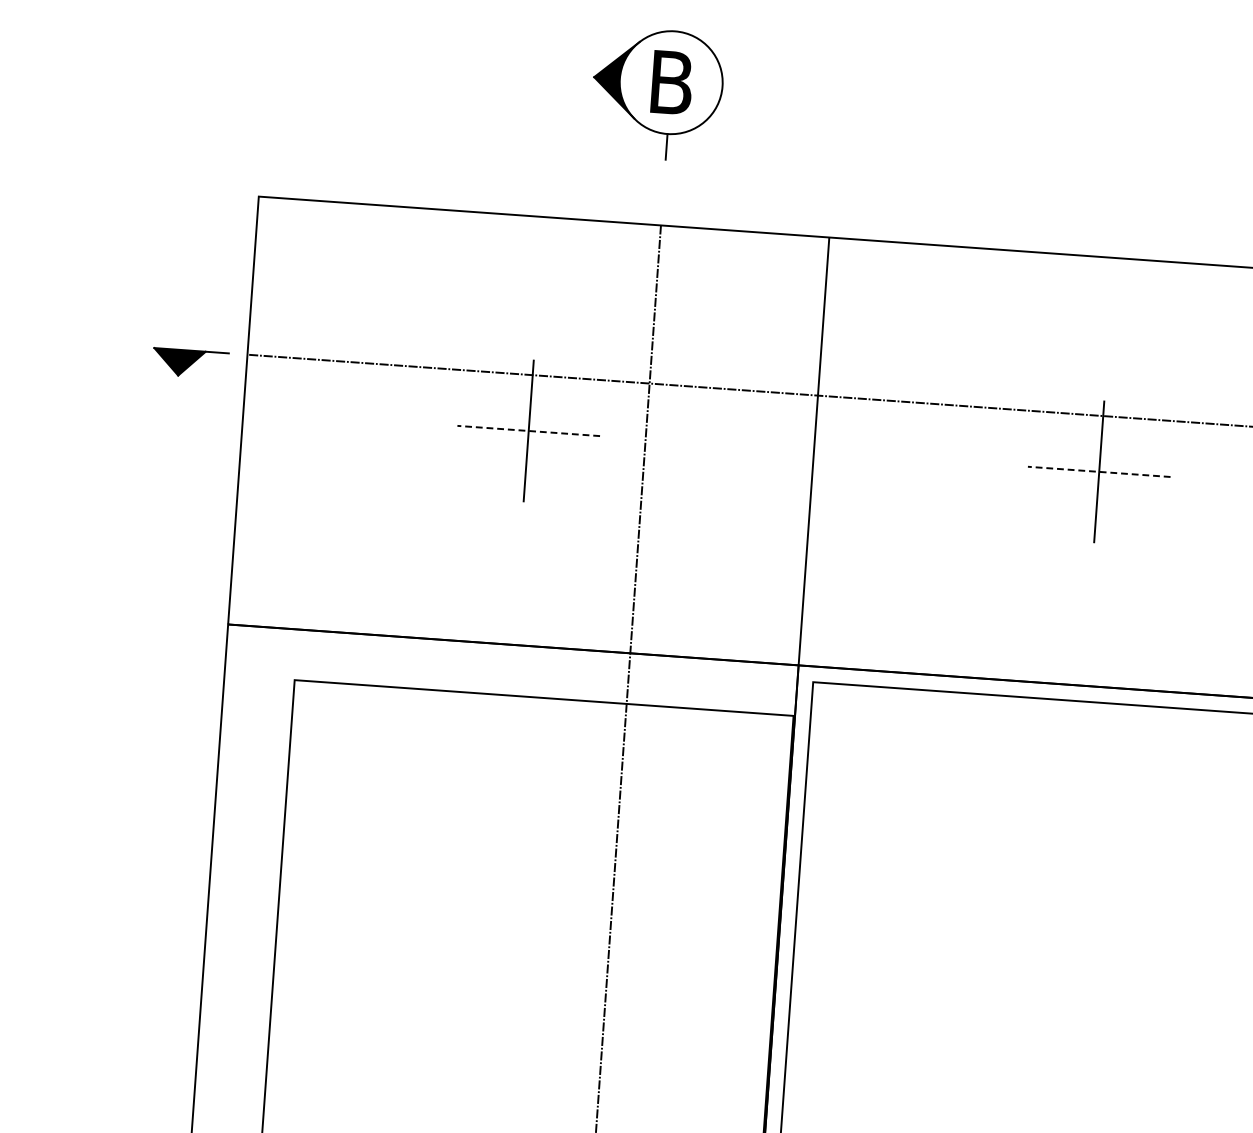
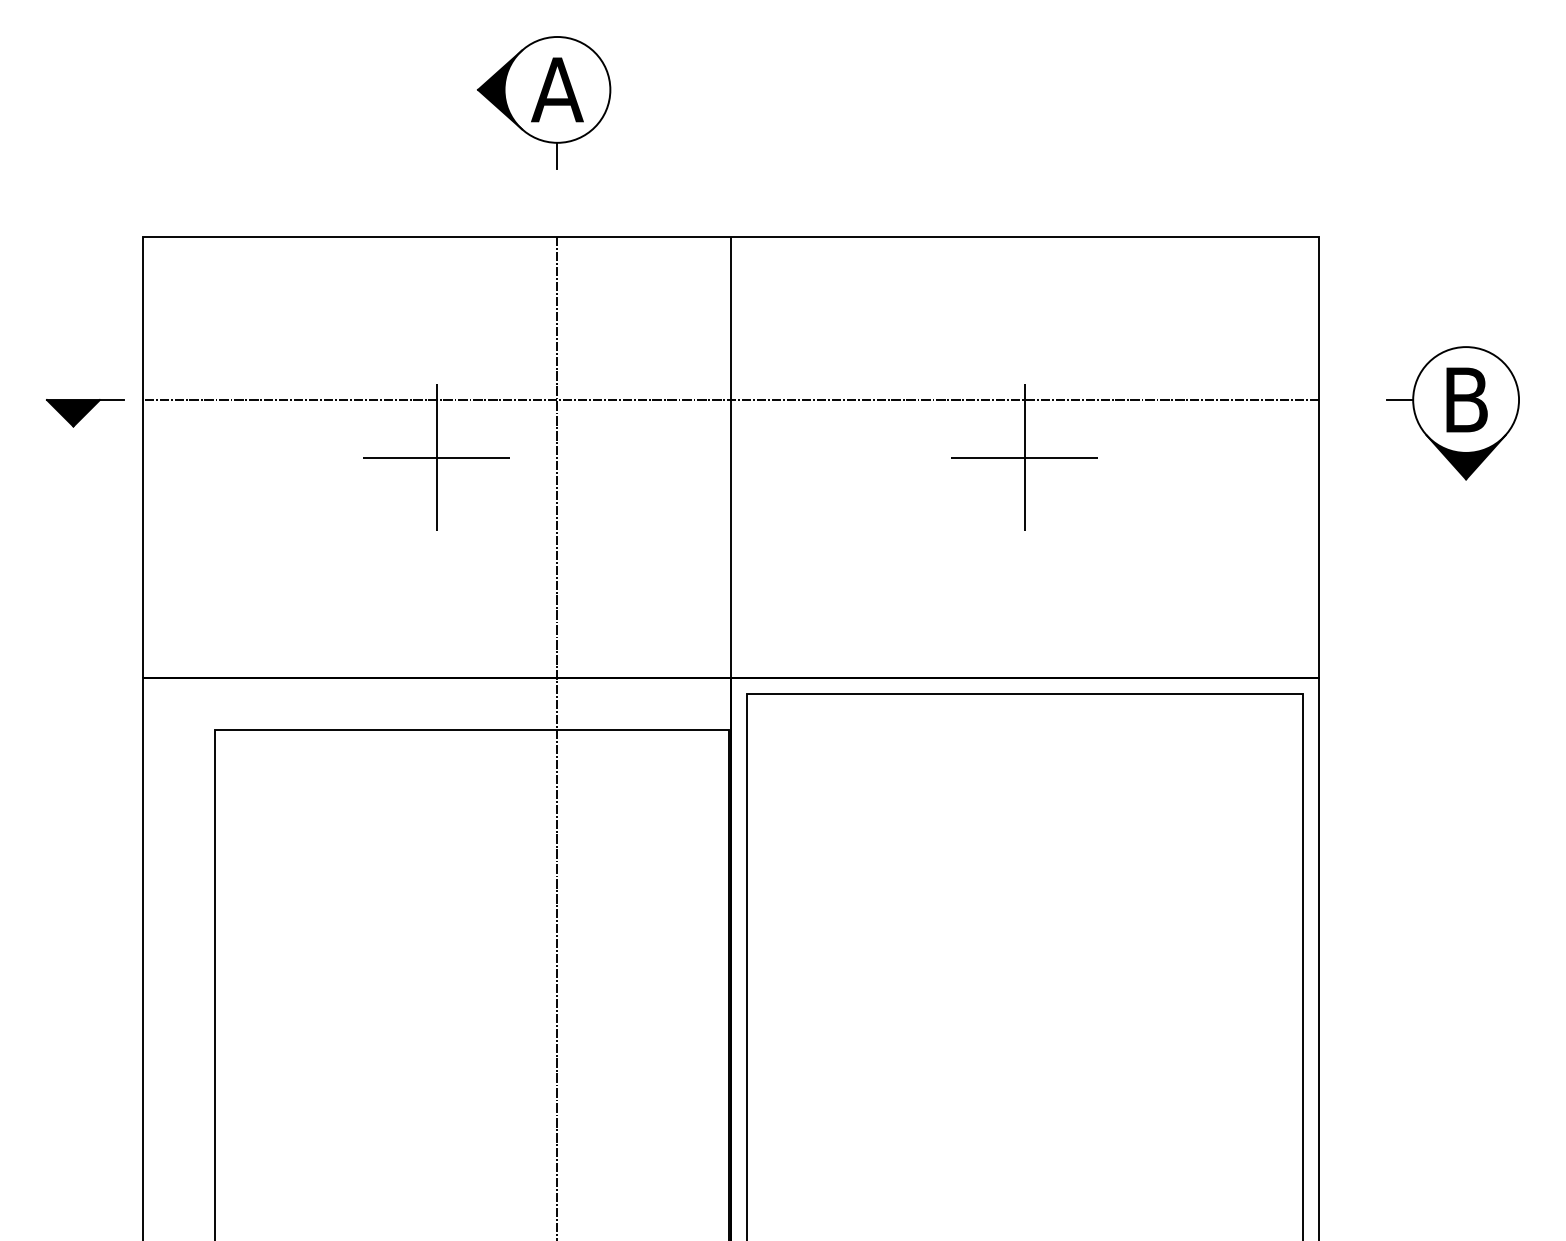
text: (671, 82) -> (557, 89), B -> A
line: (528, 430) -> (436, 457), dashed -> solid
line: (1098, 471) -> (1024, 457), dashed -> solid

